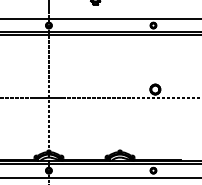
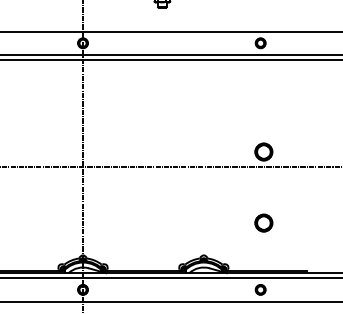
part: (155, 131) -> (264, 223), added

